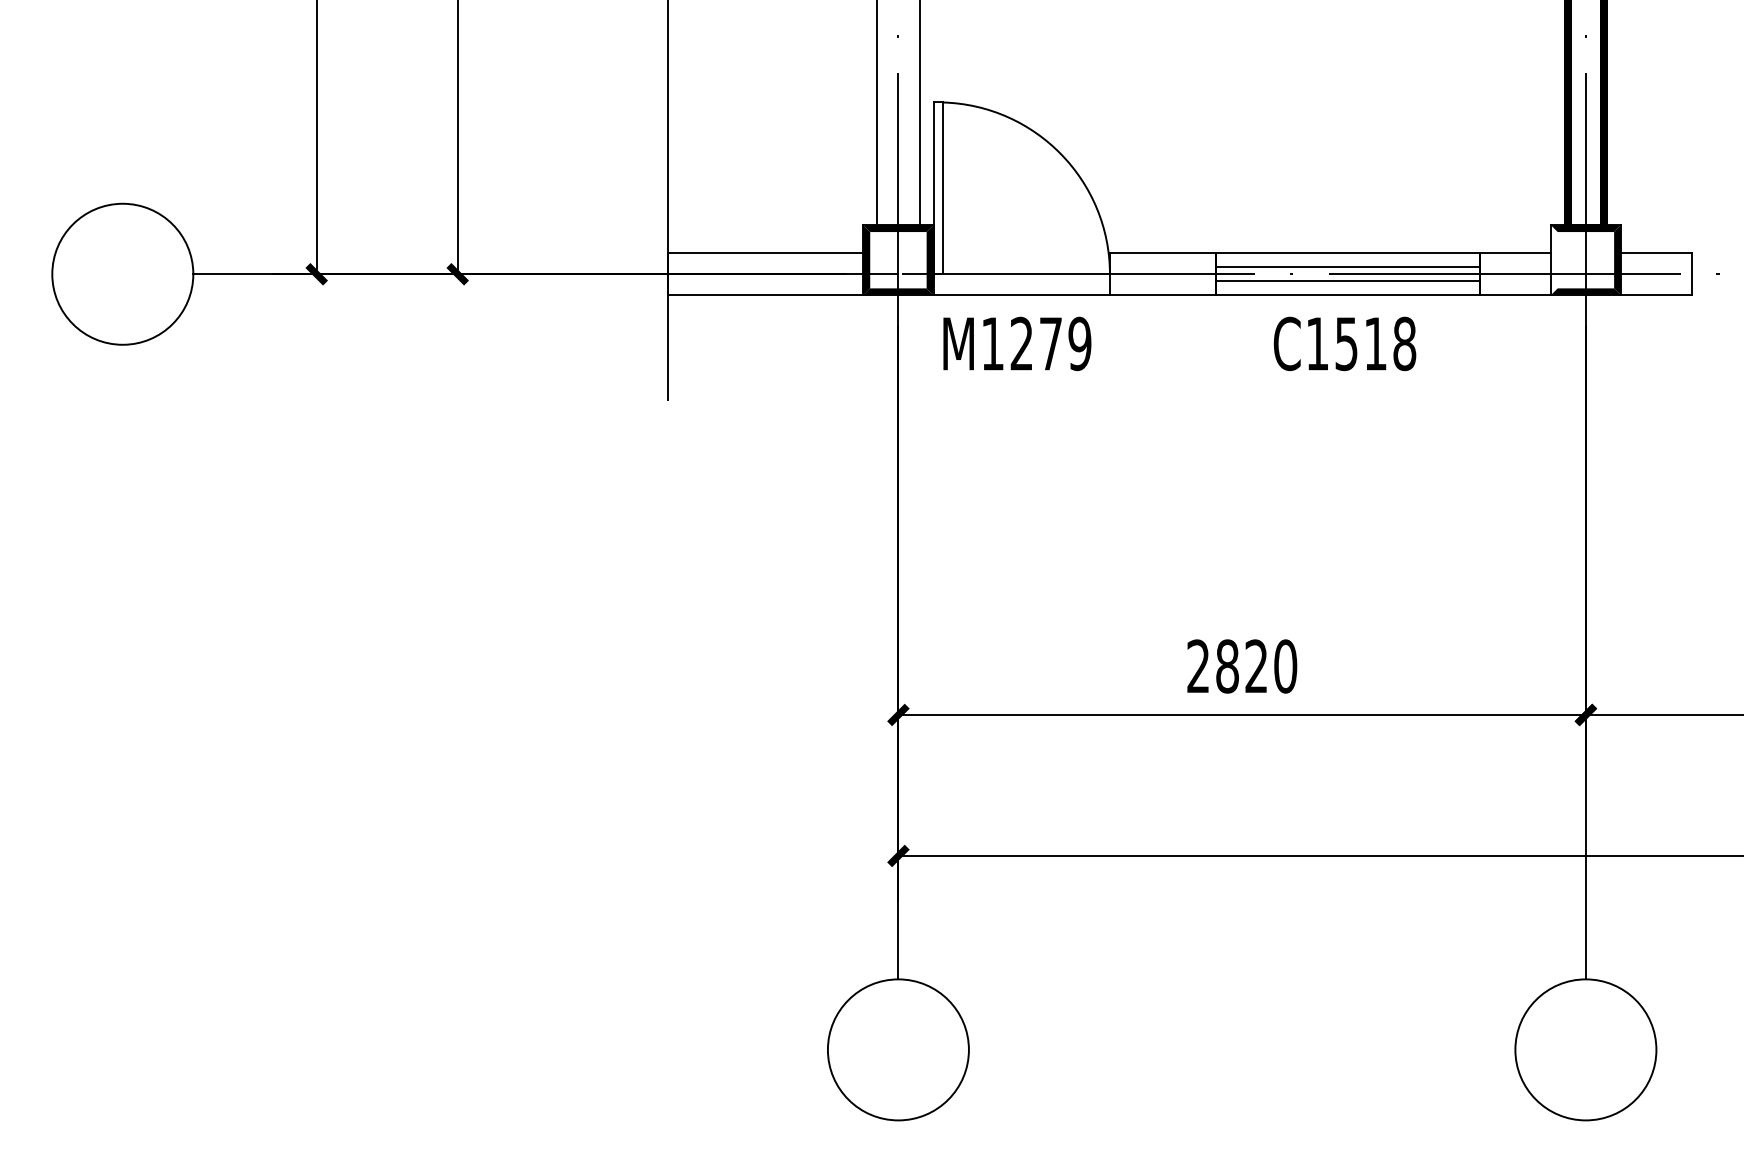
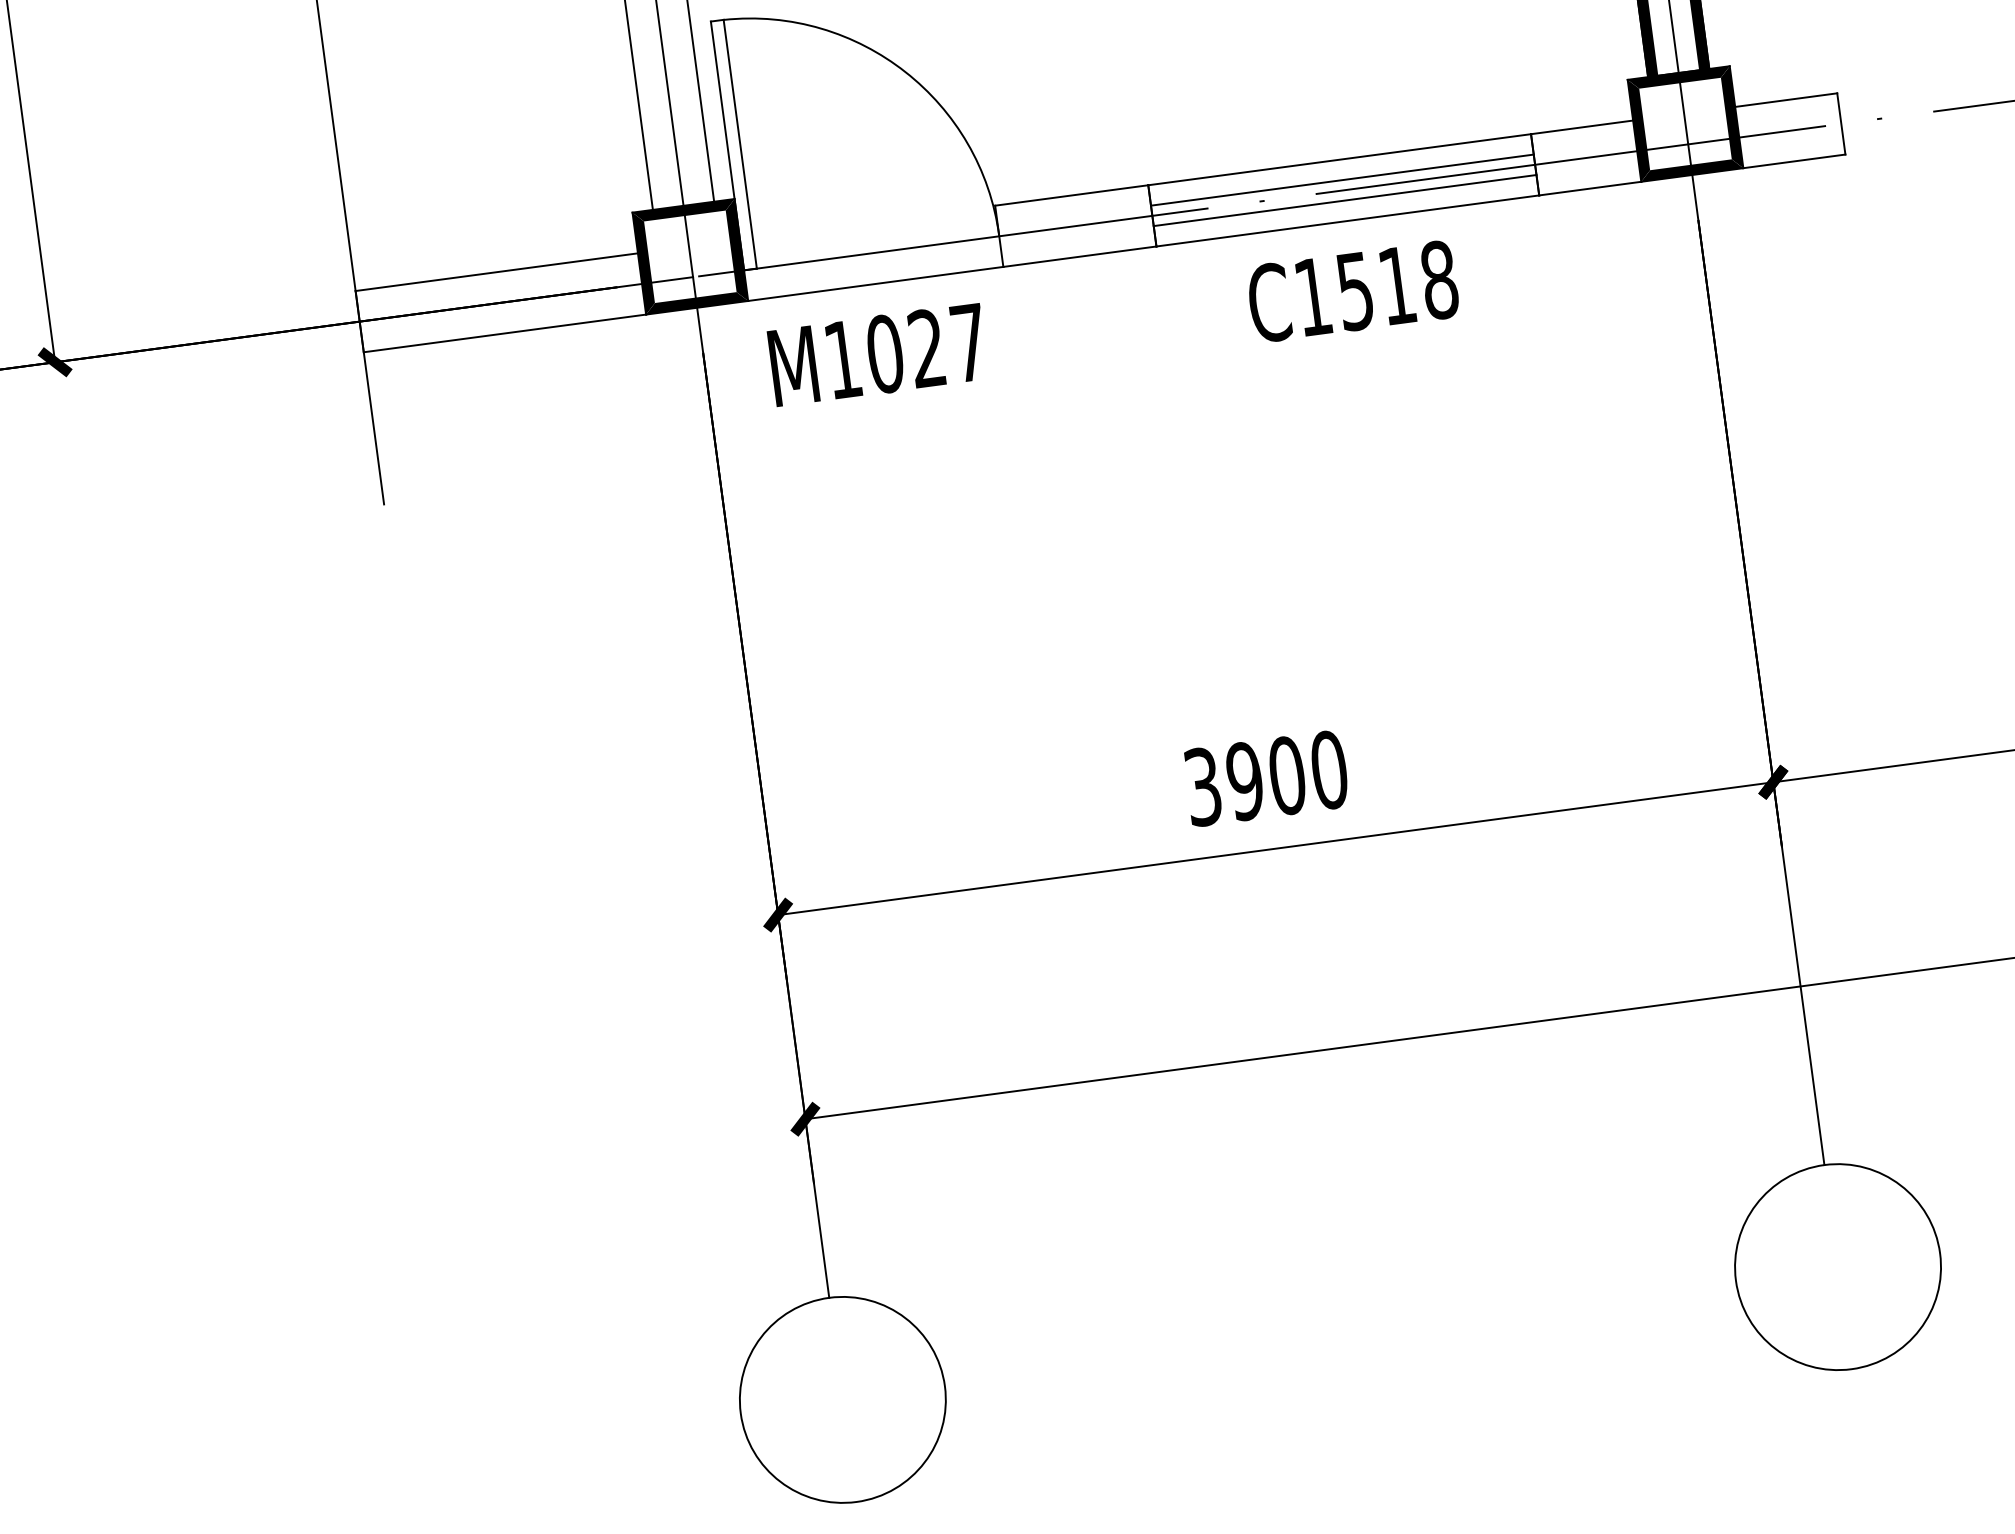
fill: (1553, 260) -> (1638, 130), added
text: (1050, 343) -> (926, 347), M1279 -> M1027
text: (1227, 666) -> (1245, 781), 2820 -> 3900

